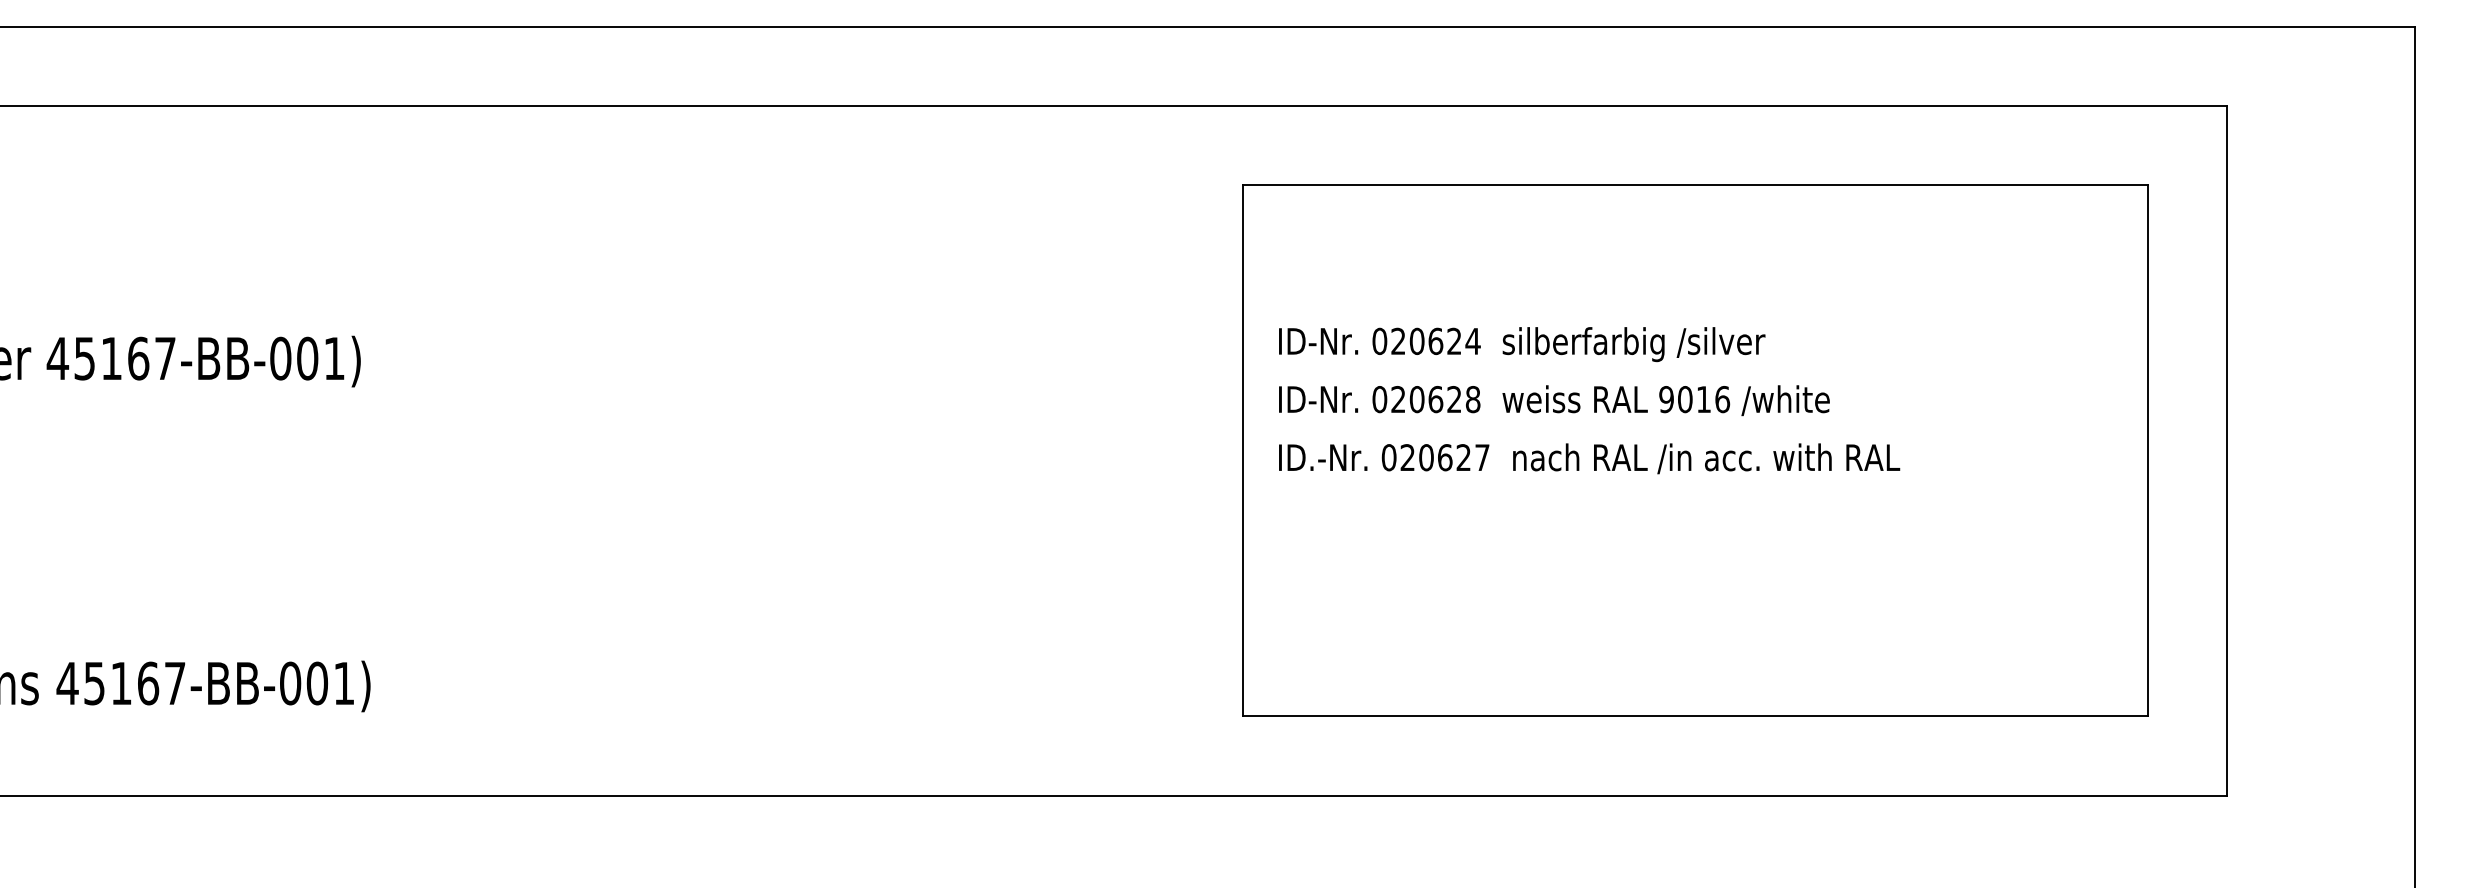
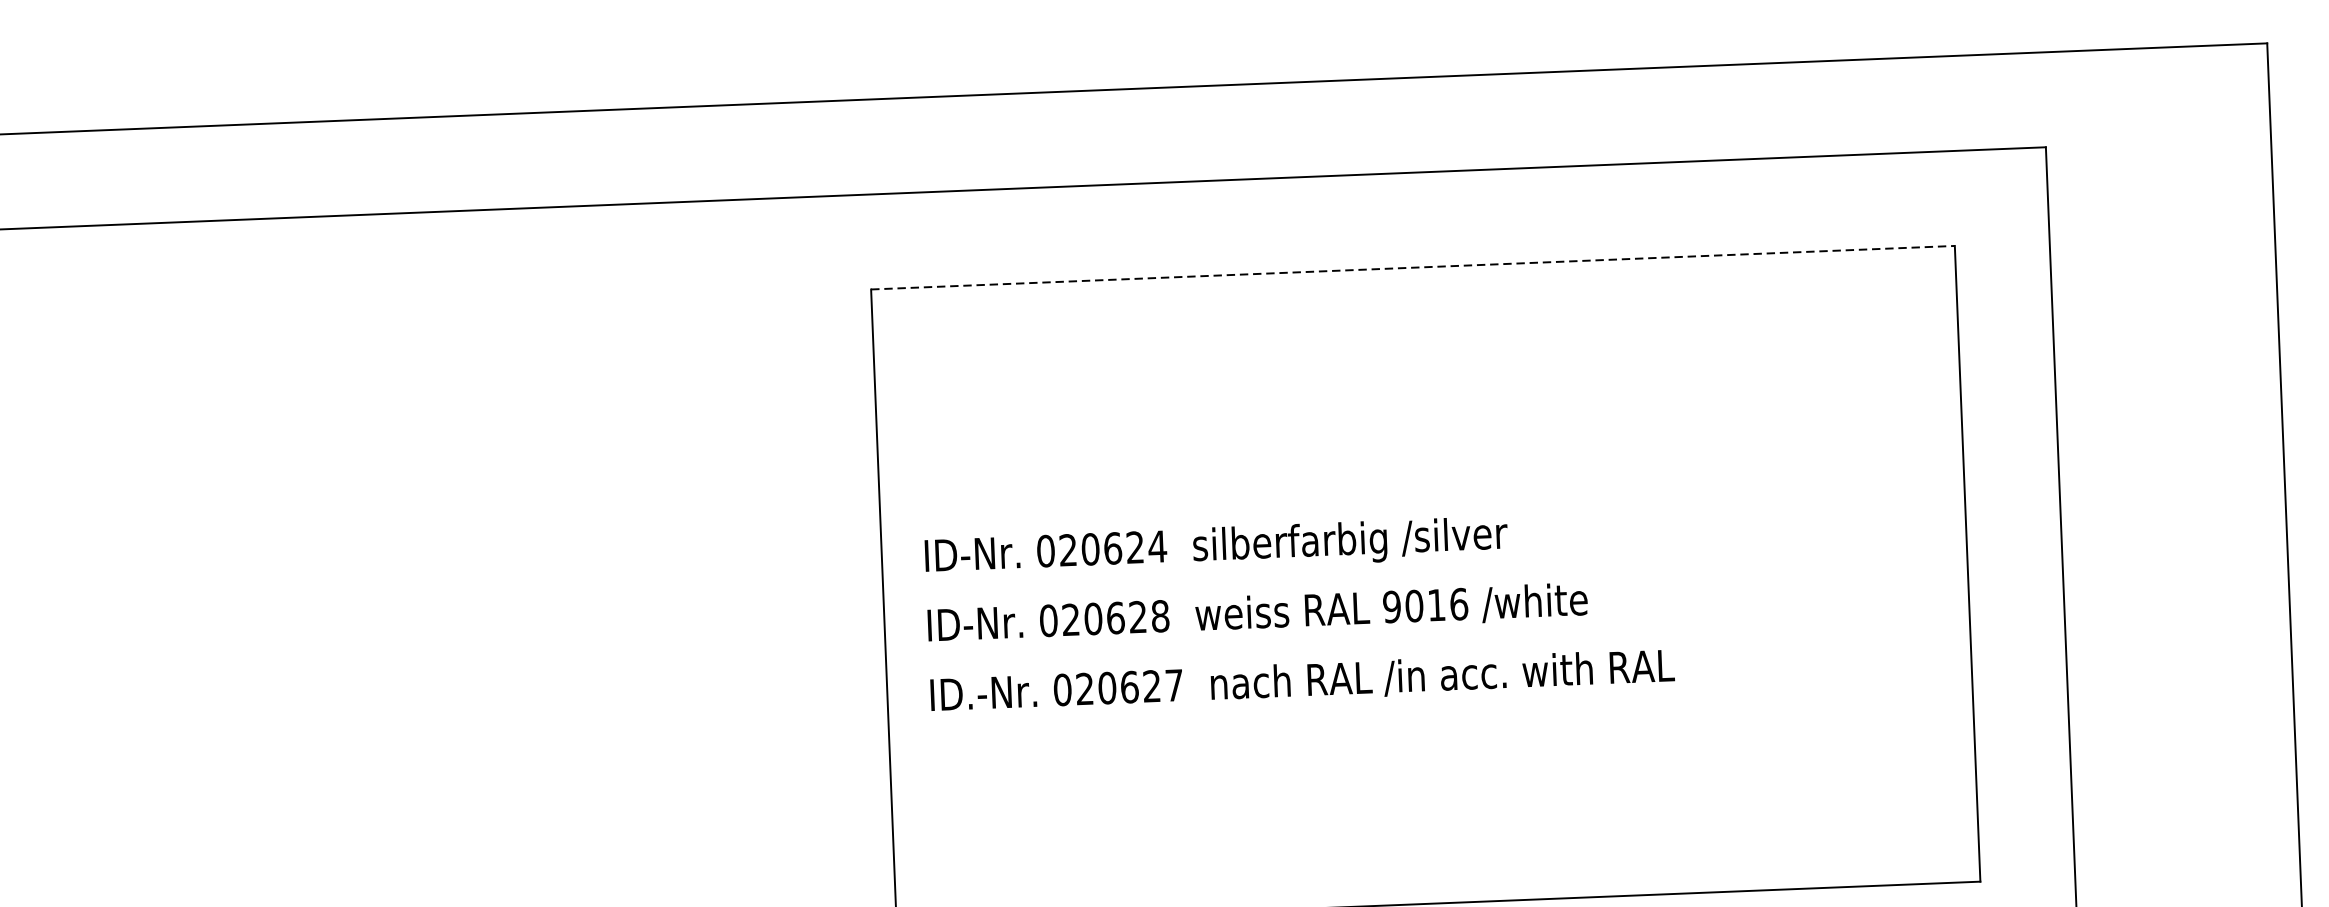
line: (1695, 185) -> (1413, 267), solid -> dashed
text: (1589, 400) -> (1299, 611), moved

